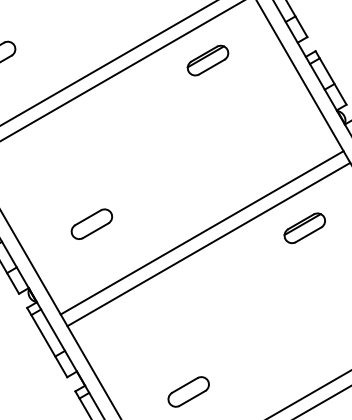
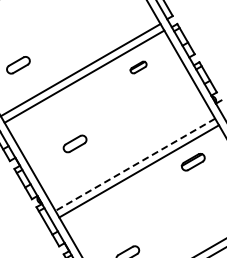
part: (207, 60) -> (138, 67), size x0.7
part: (90, 223) -> (74, 143), moved
line: (200, 234) -> (134, 165), solid -> dashed

